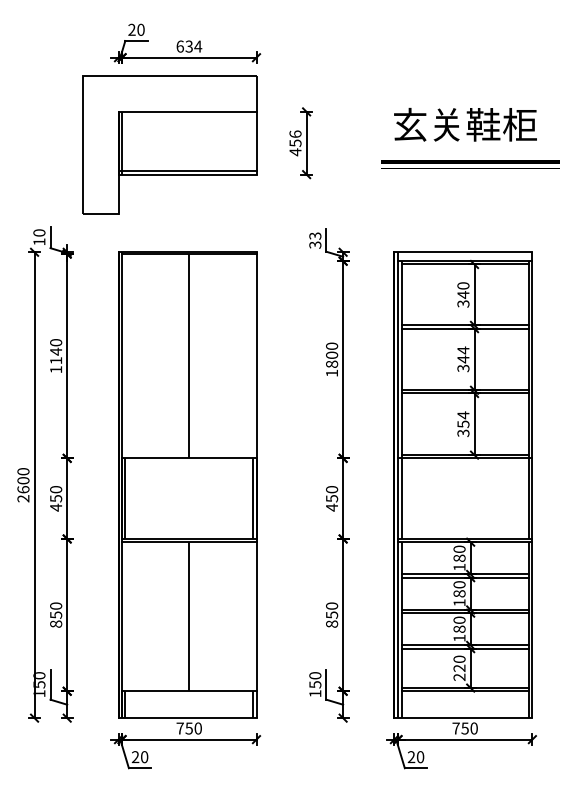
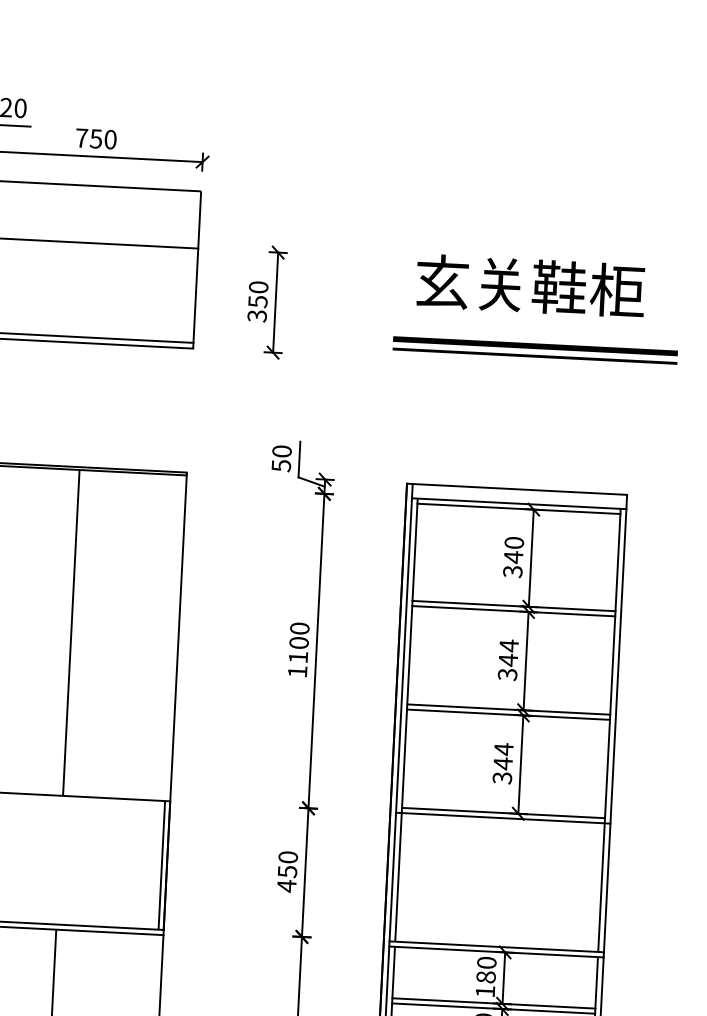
text: (189, 46) -> (96, 138), 634 -> 750
text: (295, 143) -> (257, 302), 456 -> 350
text: (315, 240) -> (281, 458), 33 -> 50
text: (332, 363) -> (299, 656), 1800 -> 1100
text: (463, 424) -> (503, 764), 354 -> 344

